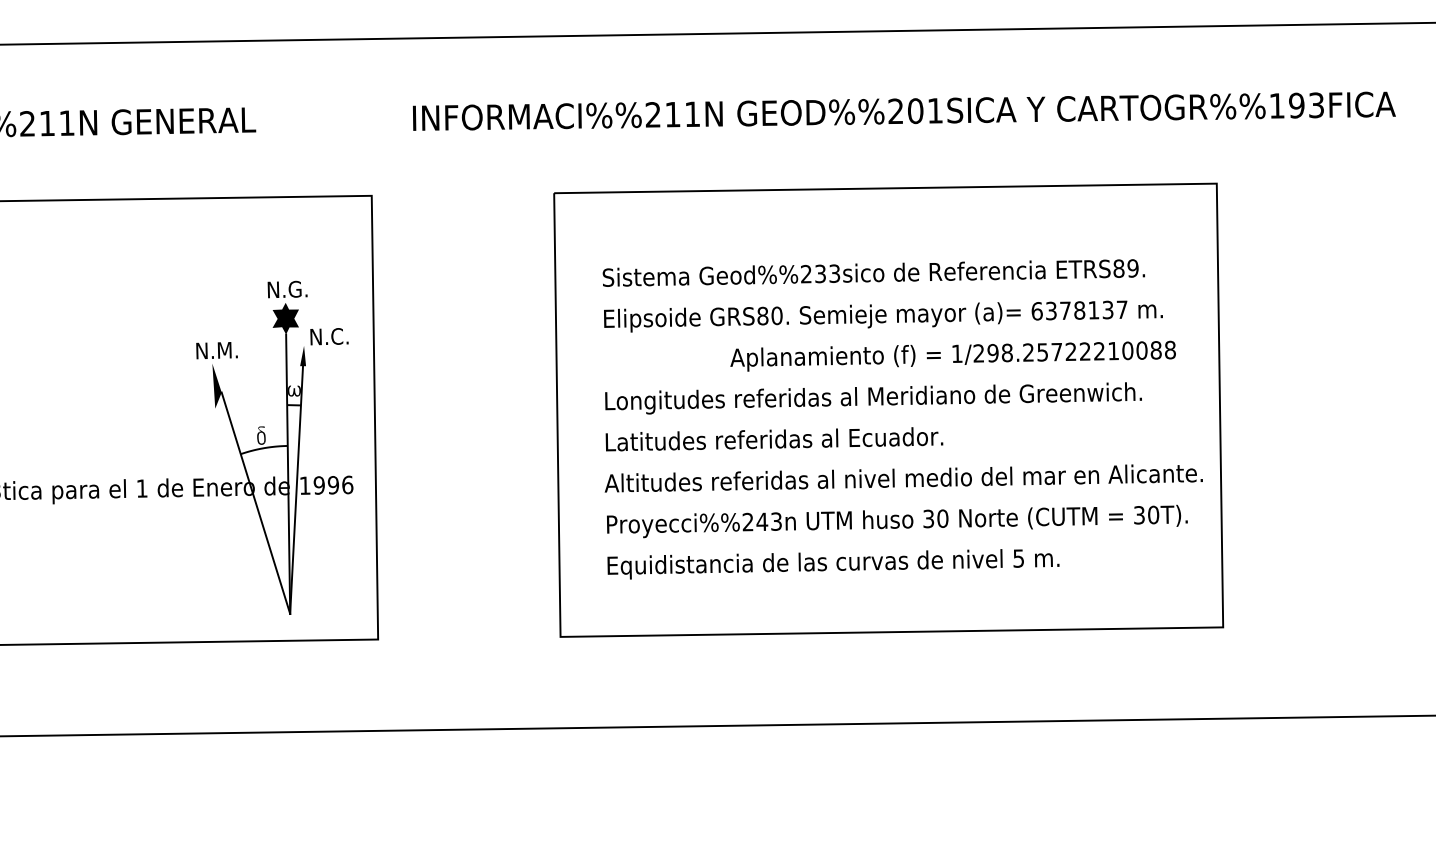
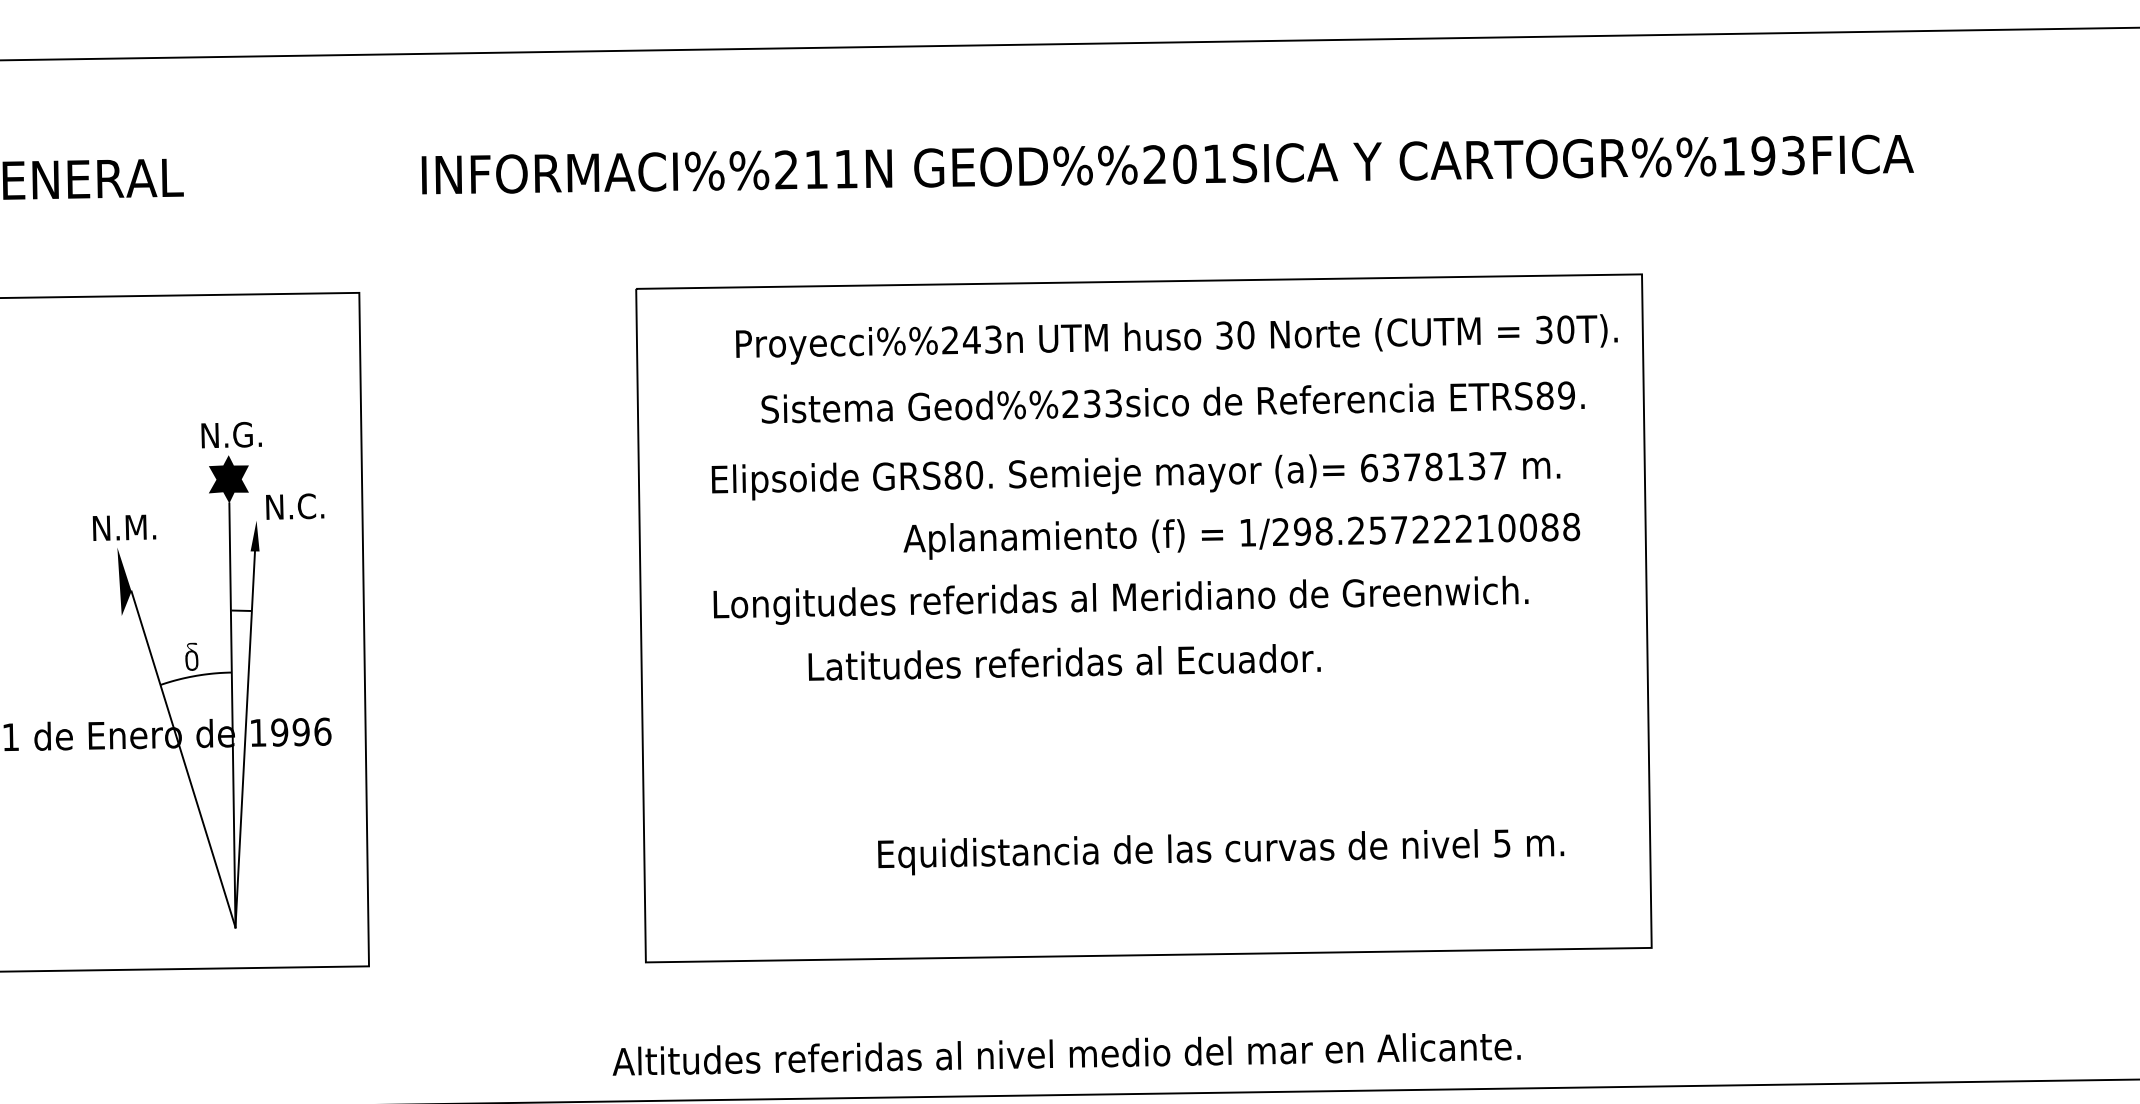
text: (873, 272) -> (1172, 401), moved
fill: (294, 390) -> (242, 588), removed
text: (774, 439) -> (1064, 662), moved
text: (903, 478) -> (1066, 1054), moved
text: (897, 521) -> (1177, 339), moved
text: (833, 564) -> (1221, 852), moved

